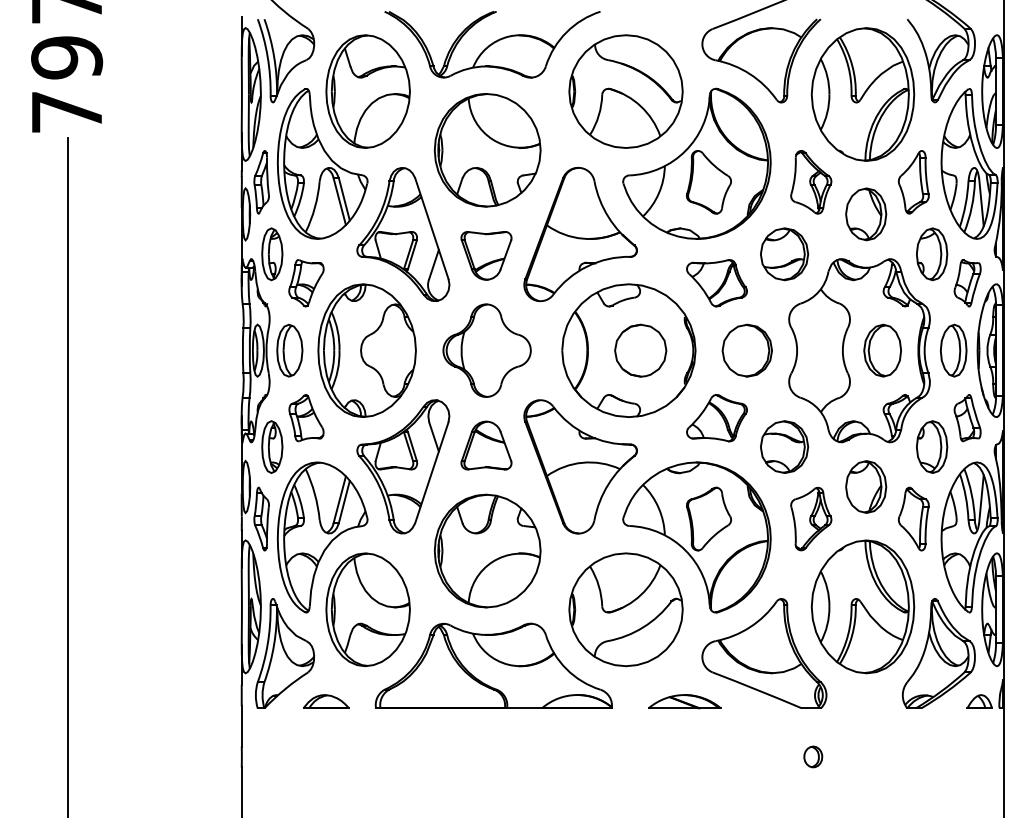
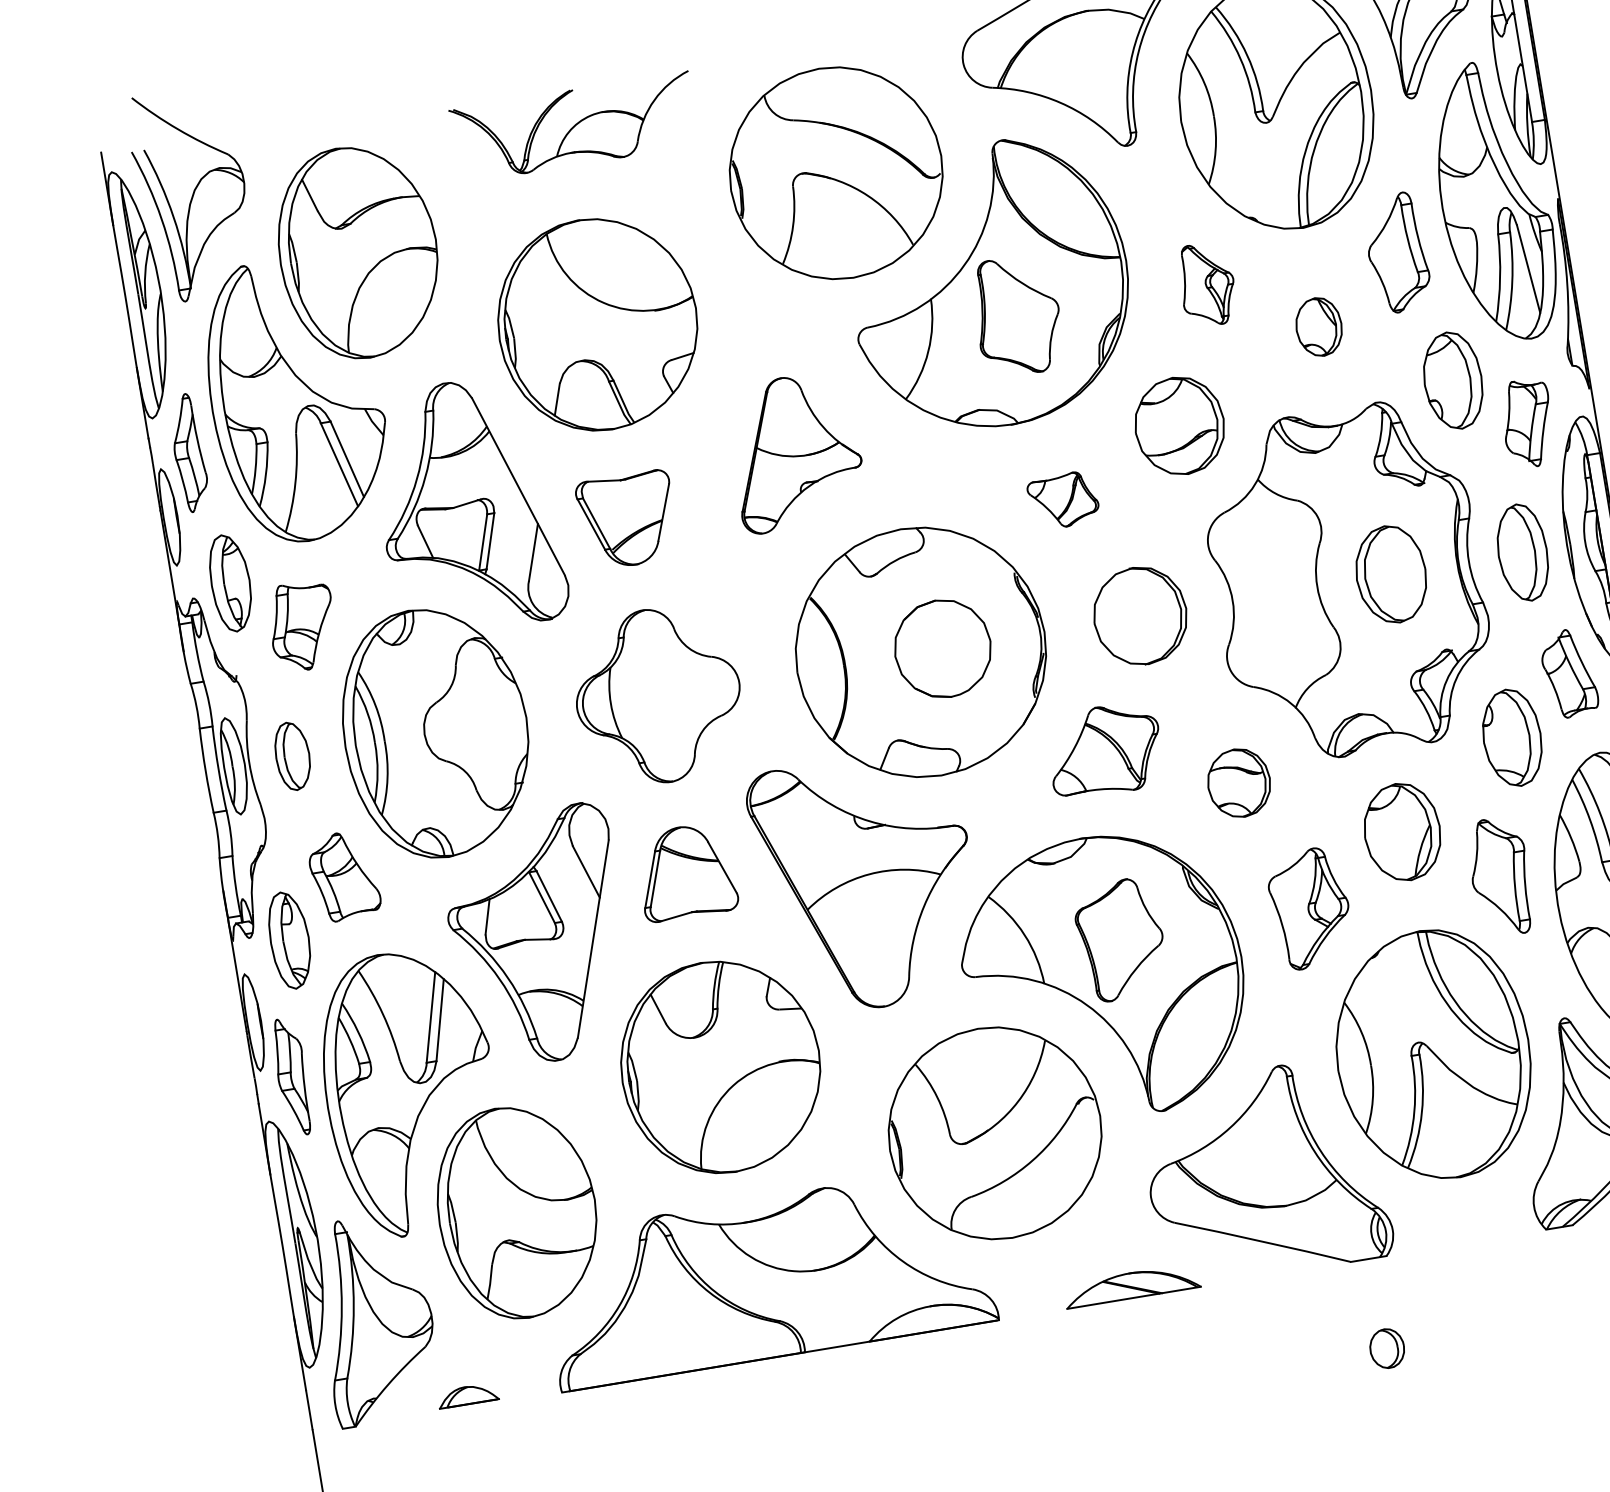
part: (492, 44) -> (574, 126), size x0.6
part: (811, 182) -> (1207, 284), size x0.7
part: (866, 214) -> (1319, 327), size x0.6
part: (580, 234) -> (795, 451), size x0.6
part: (716, 283) -> (1062, 501), size x0.6
part: (289, 350) -> (292, 756), size x0.7
part: (784, 446) -> (1238, 782), size x0.7
part: (326, 701) -> (468, 1395), size x0.7

